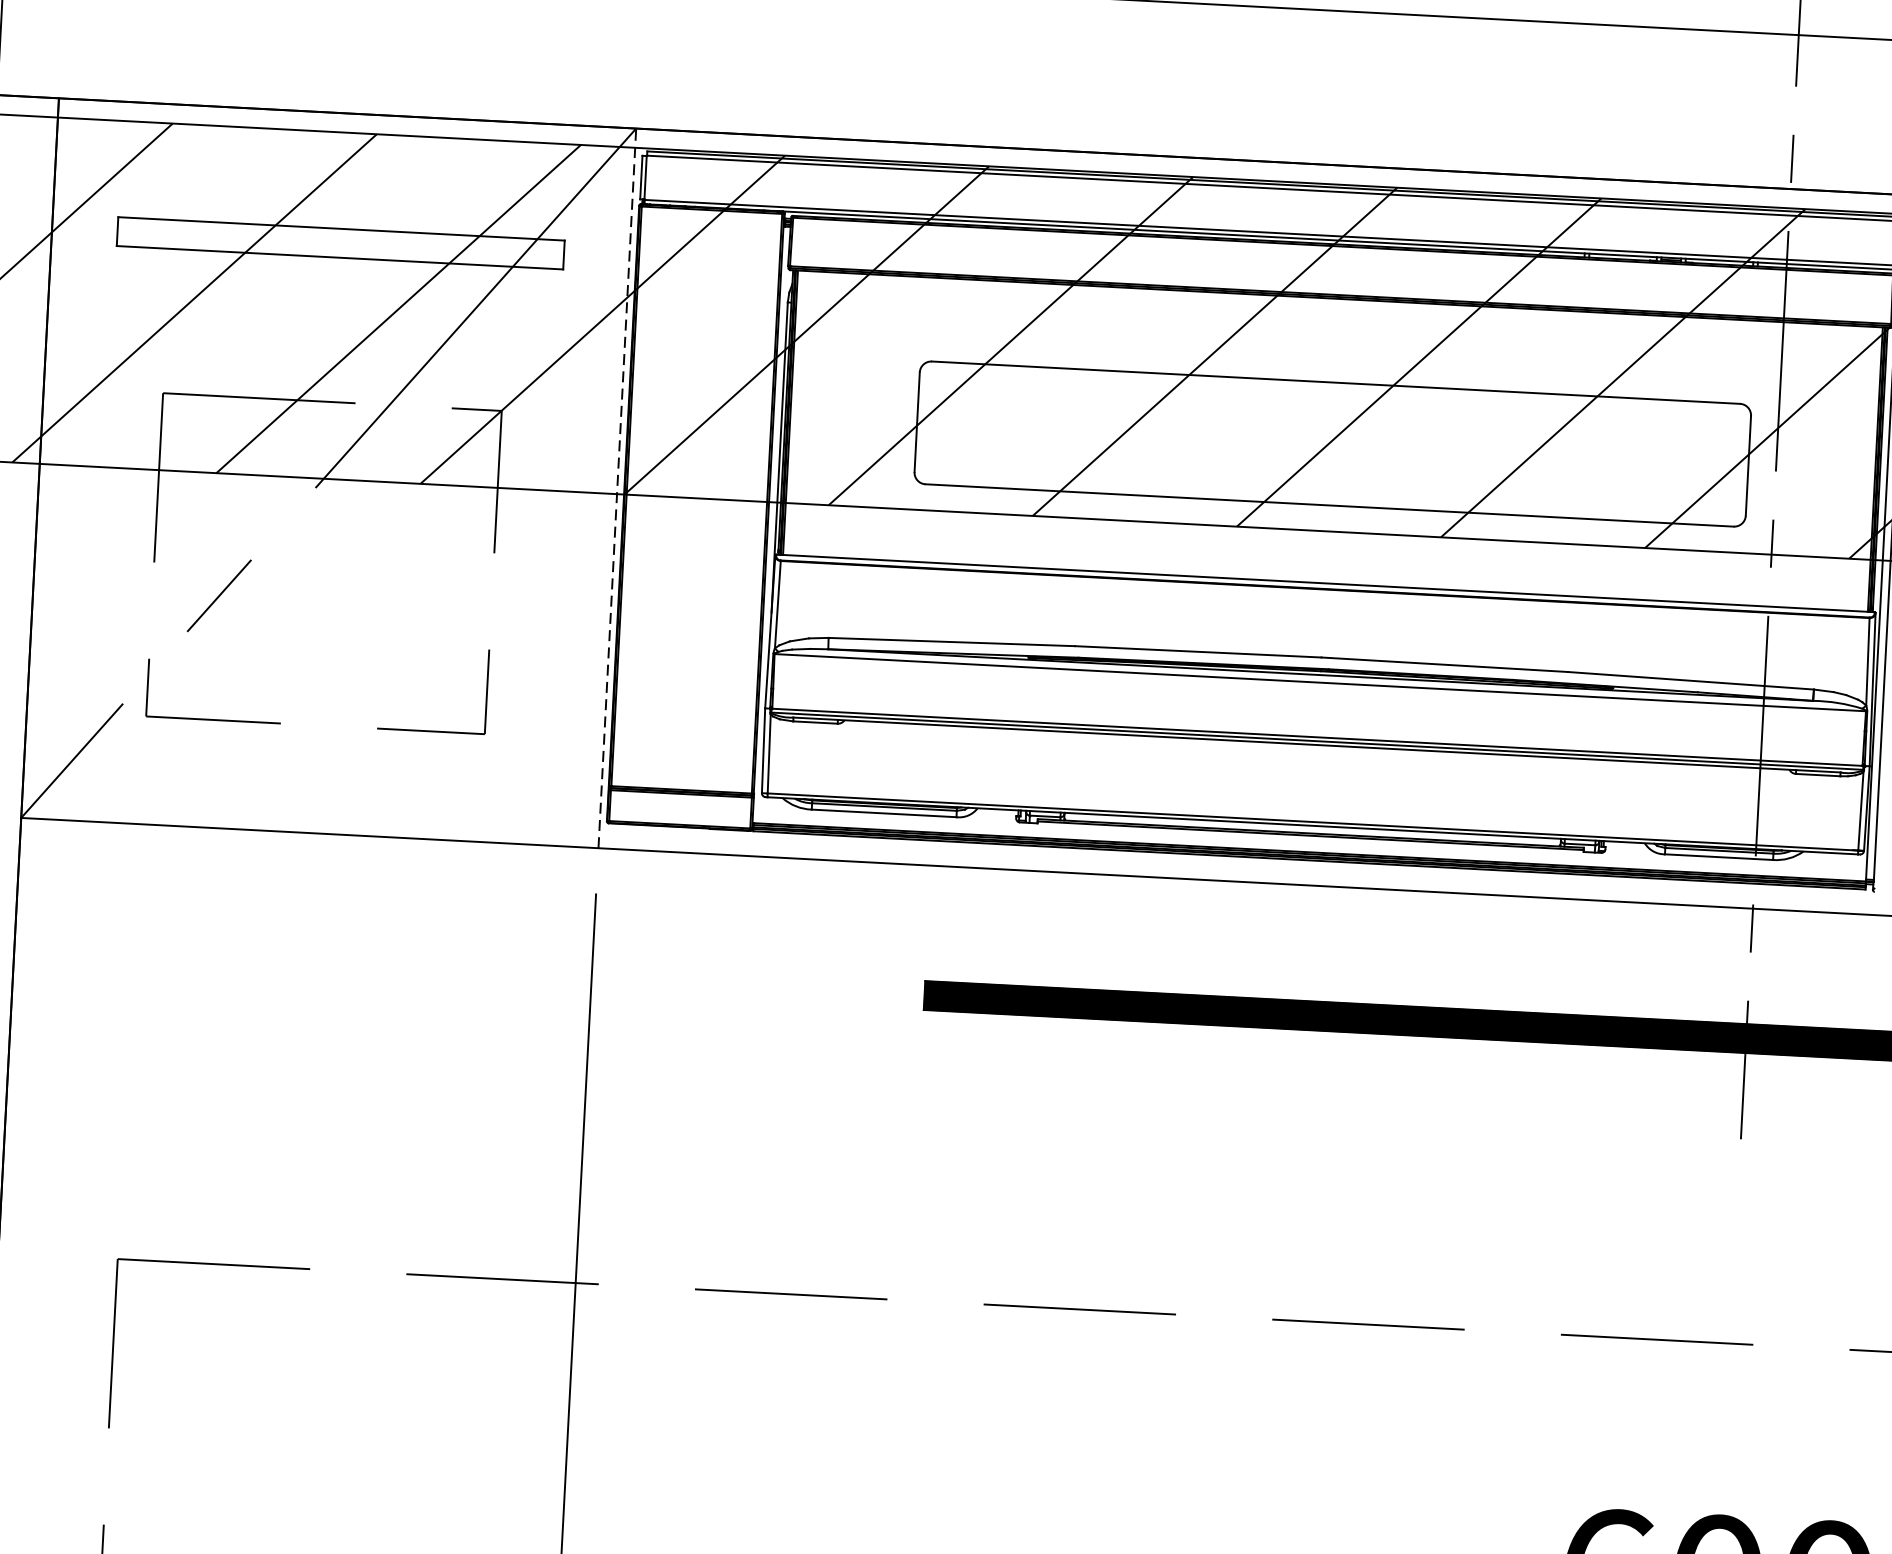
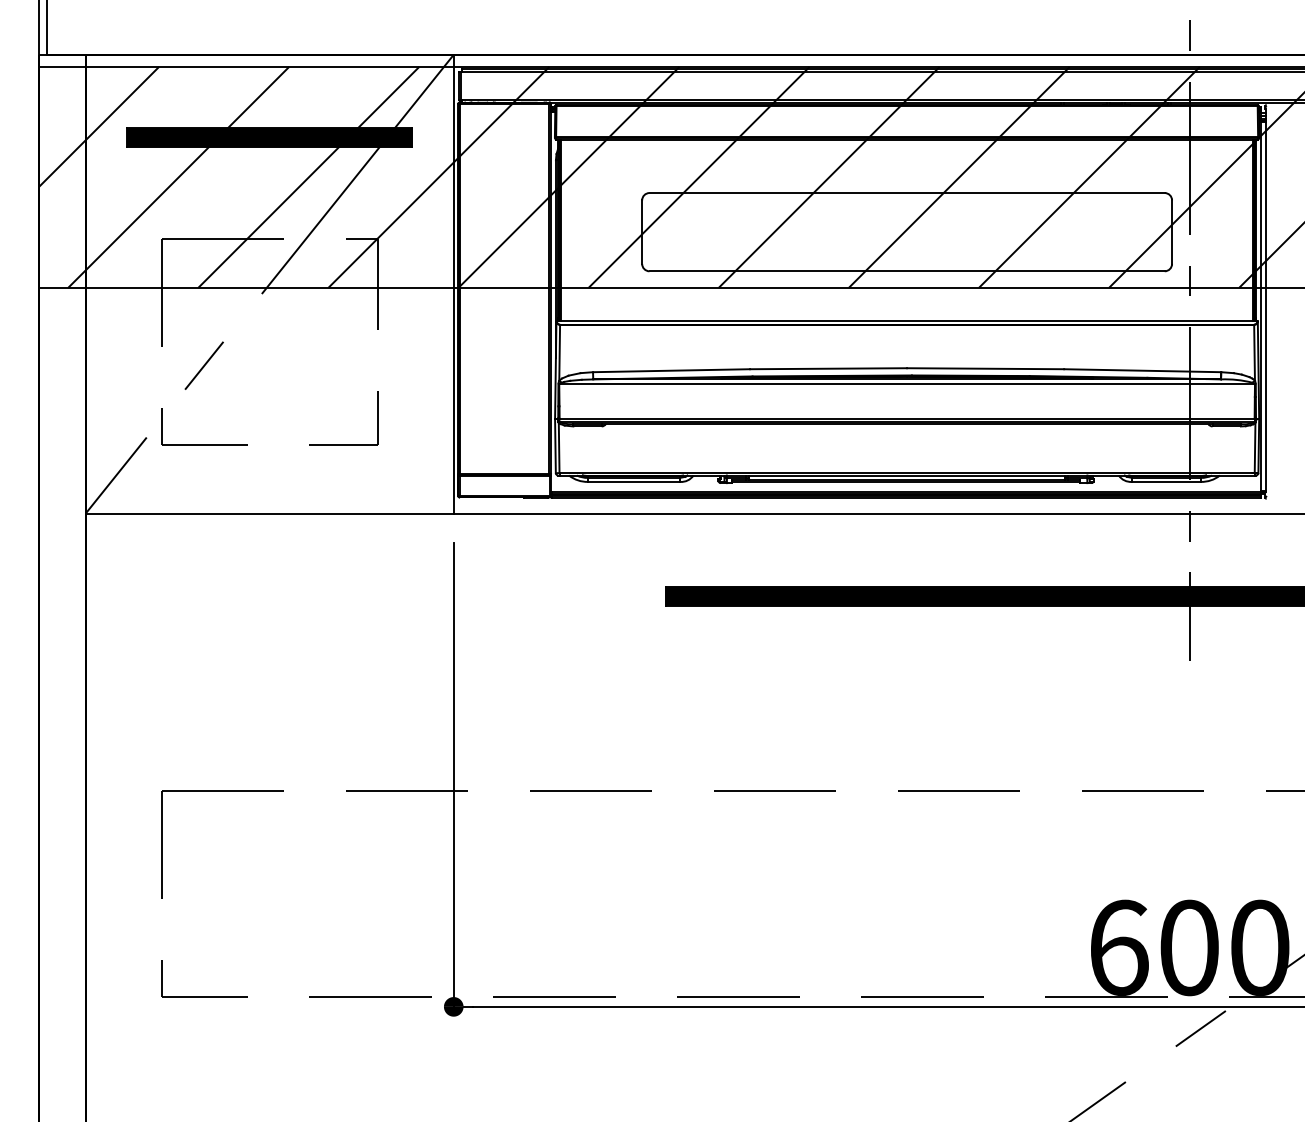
hatch: (340, 243) -> (269, 137), added
line: (617, 487) -> (453, 283), dashed -> solid

